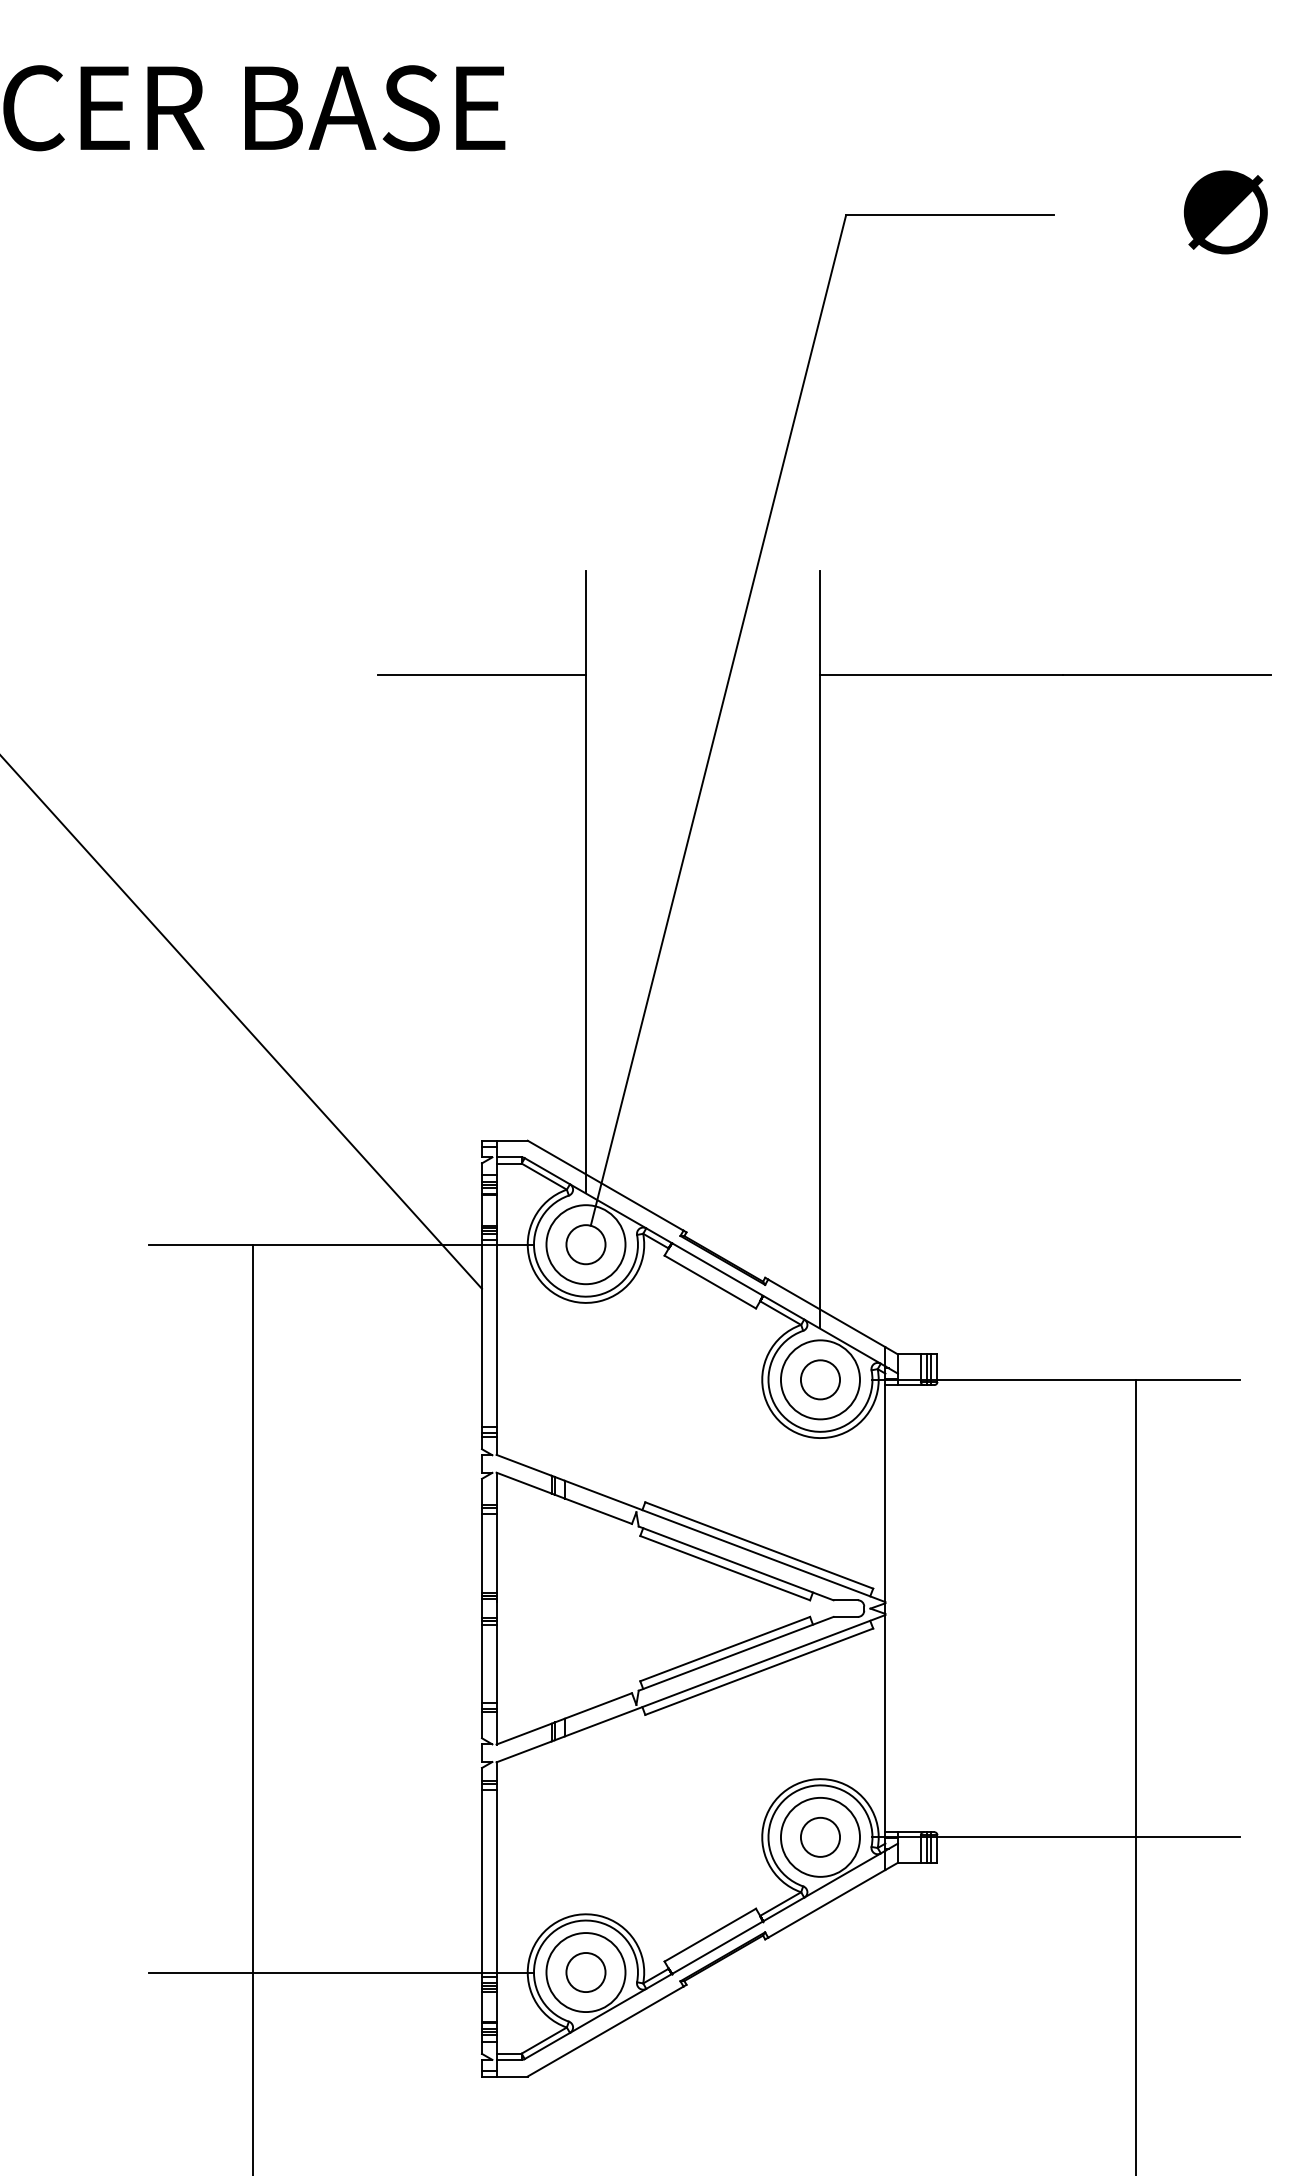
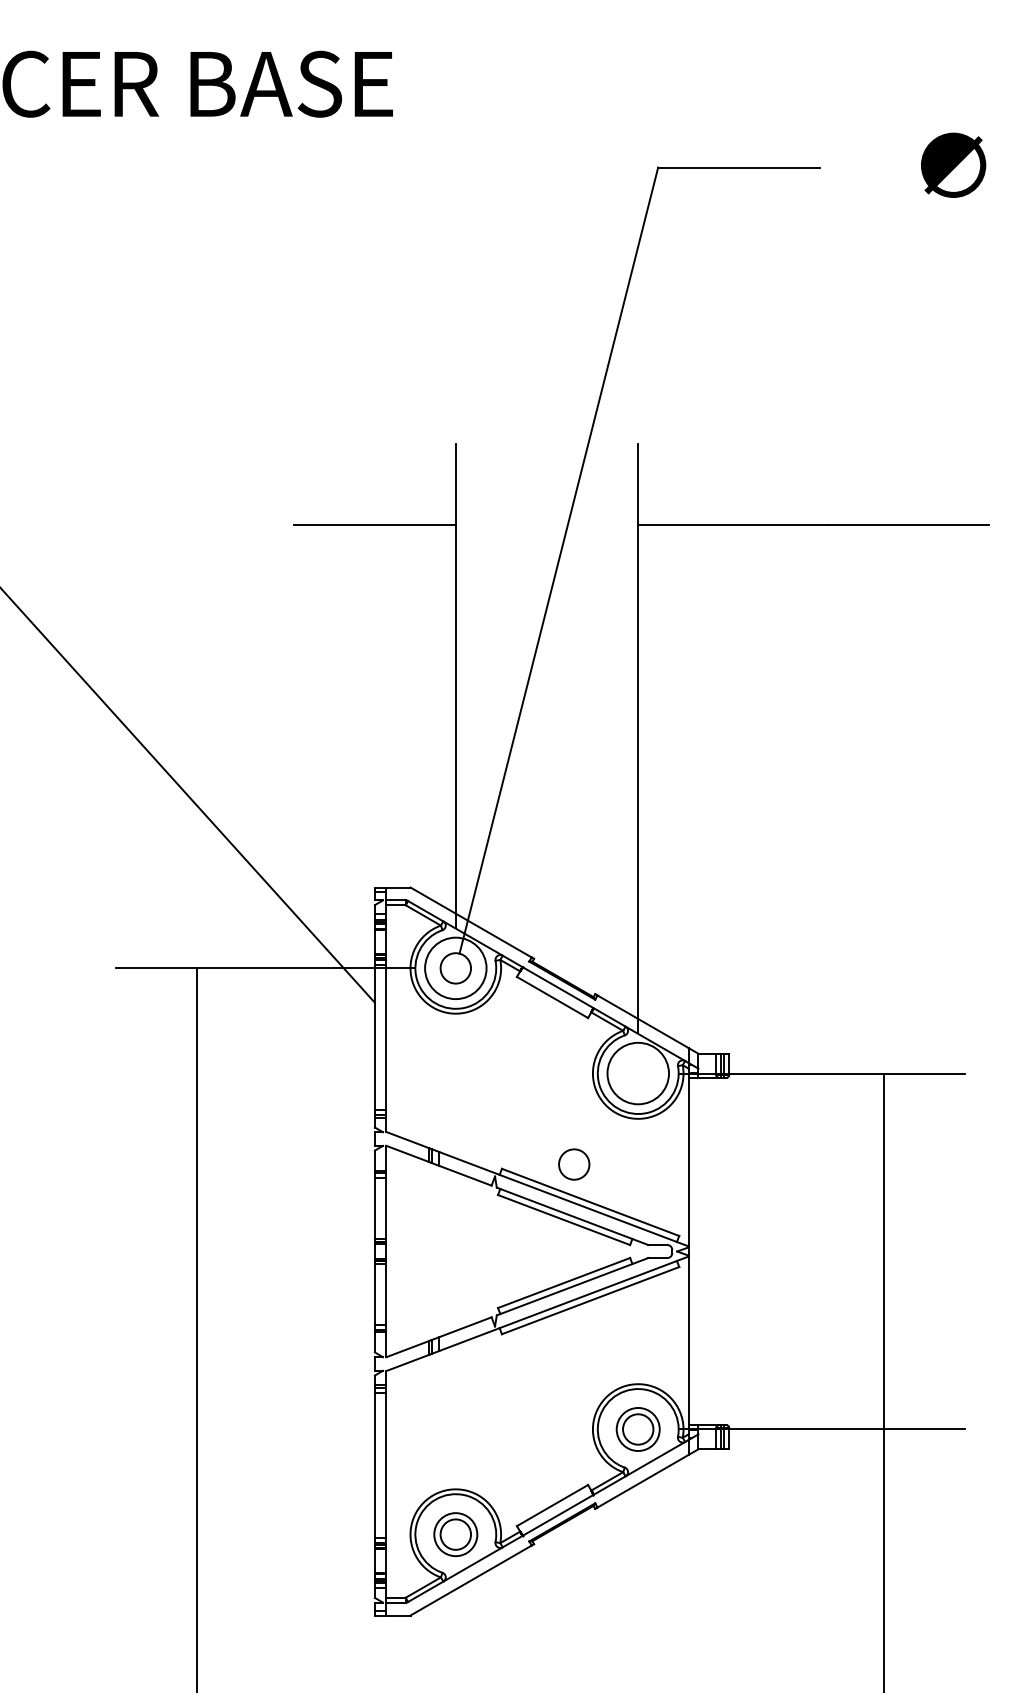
circle: (820, 1379) -> (574, 1164), moved
circle: (819, 1837) -> (637, 1429), size x0.7
line: (341, 1972) -> (265, 1534), removed
circle: (585, 1972) -> (455, 1534), size x0.7

